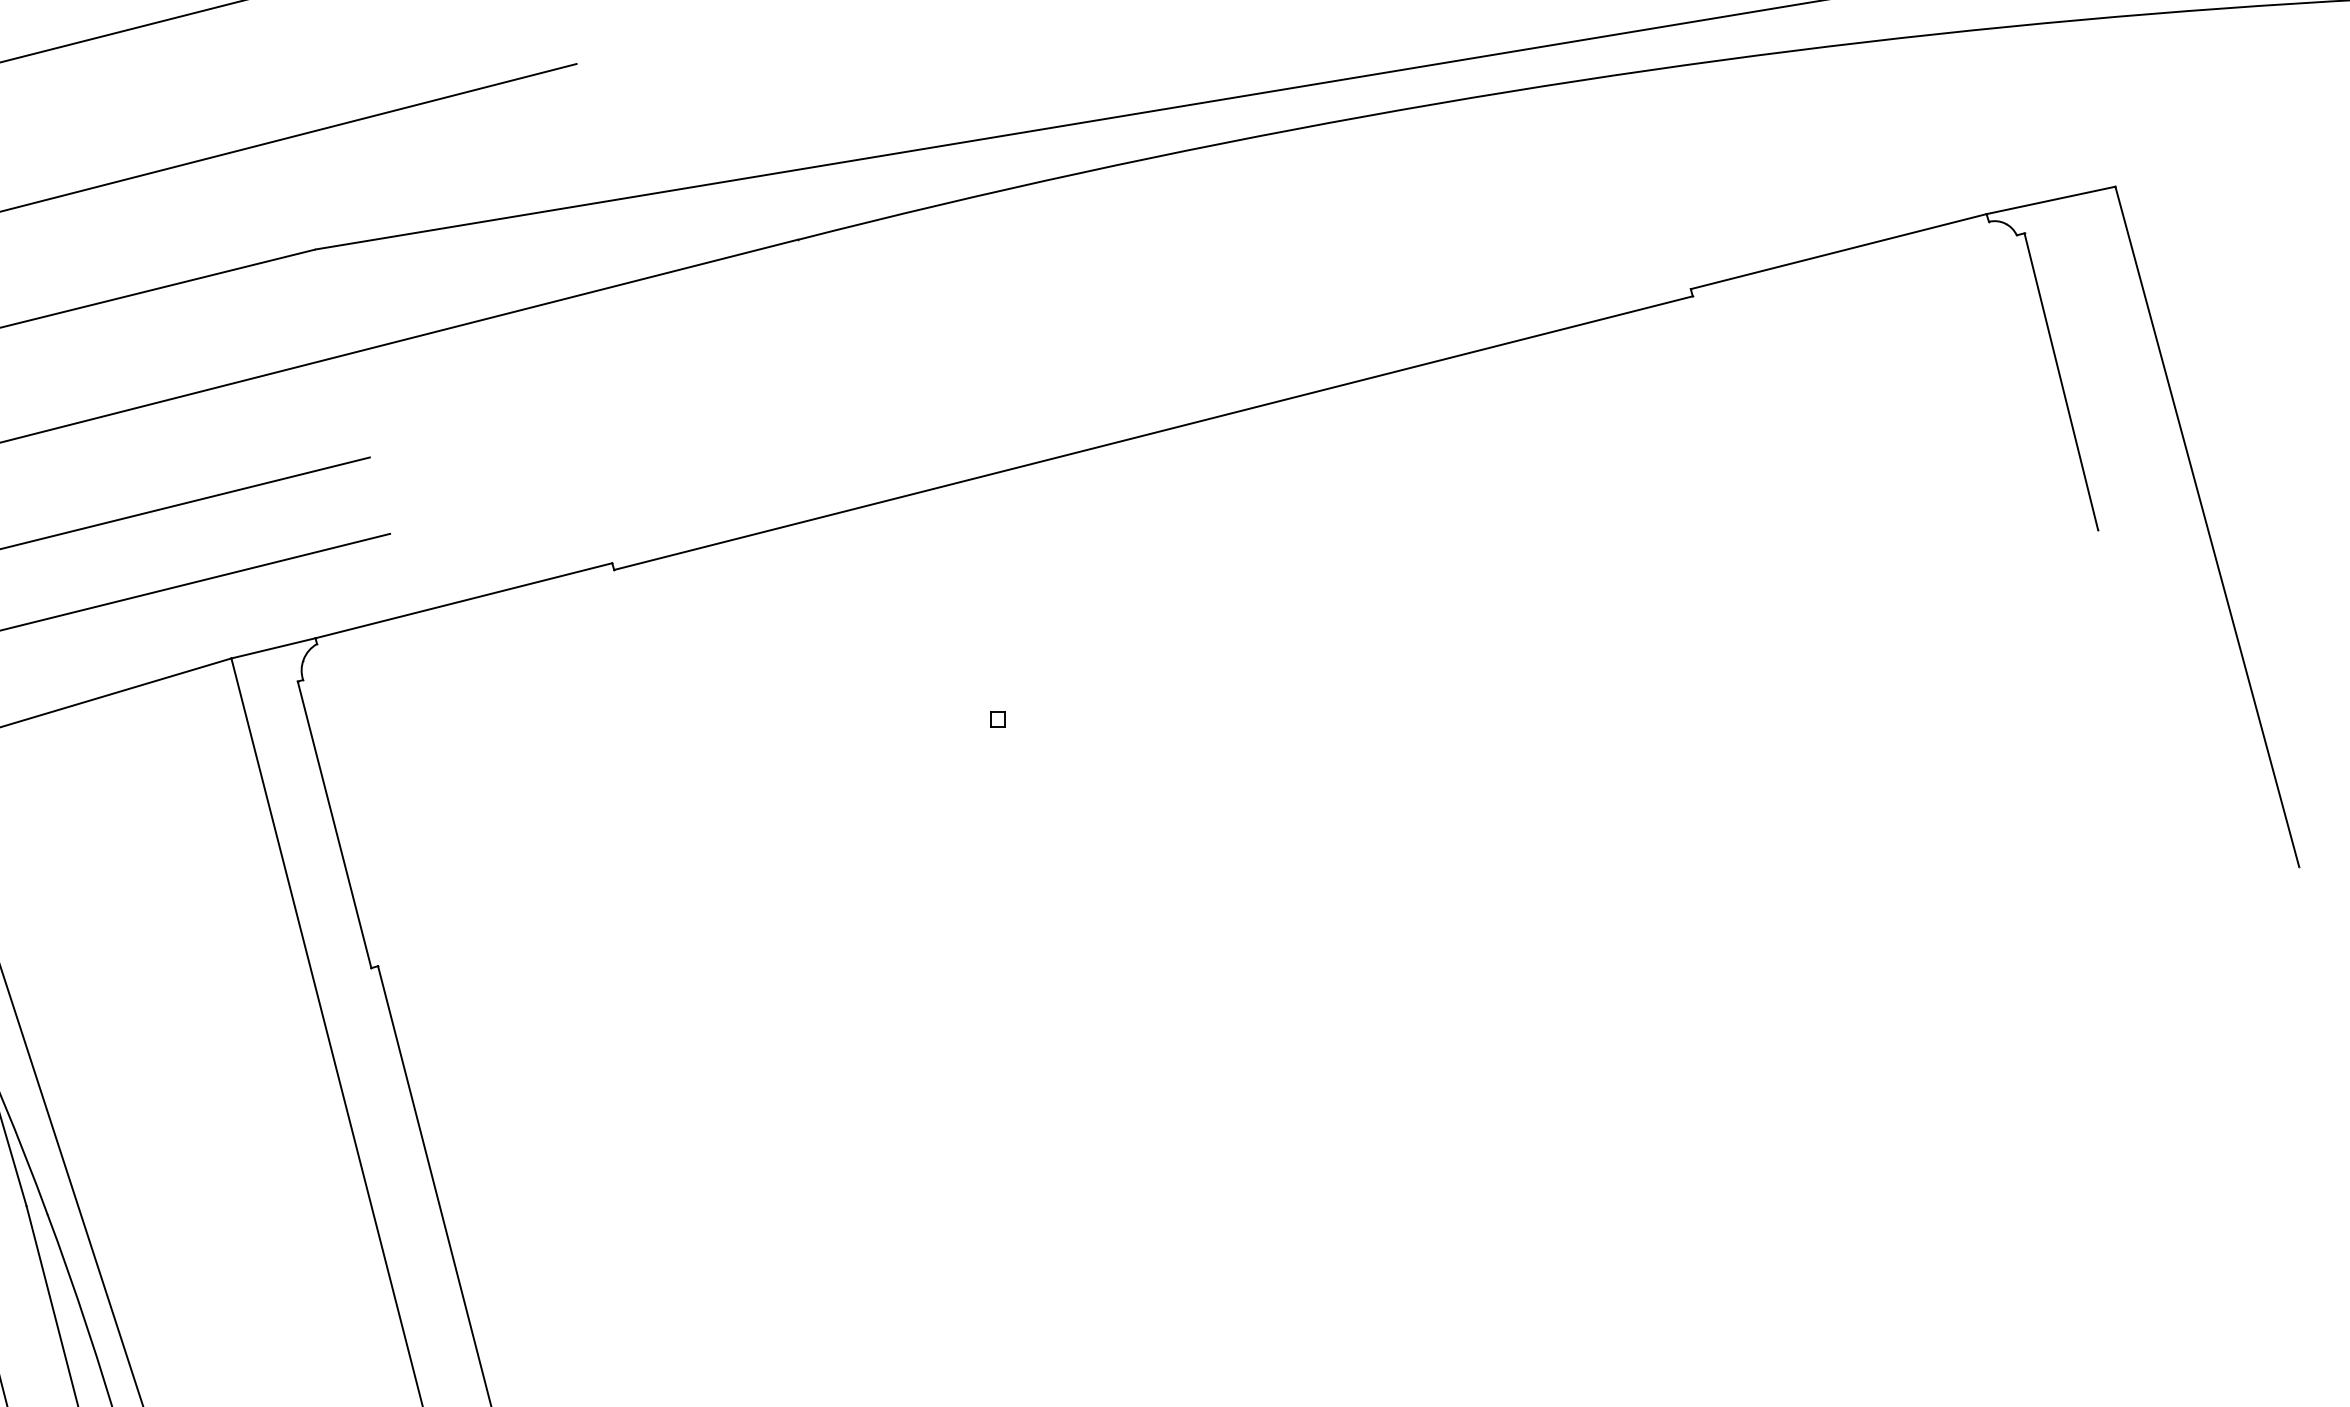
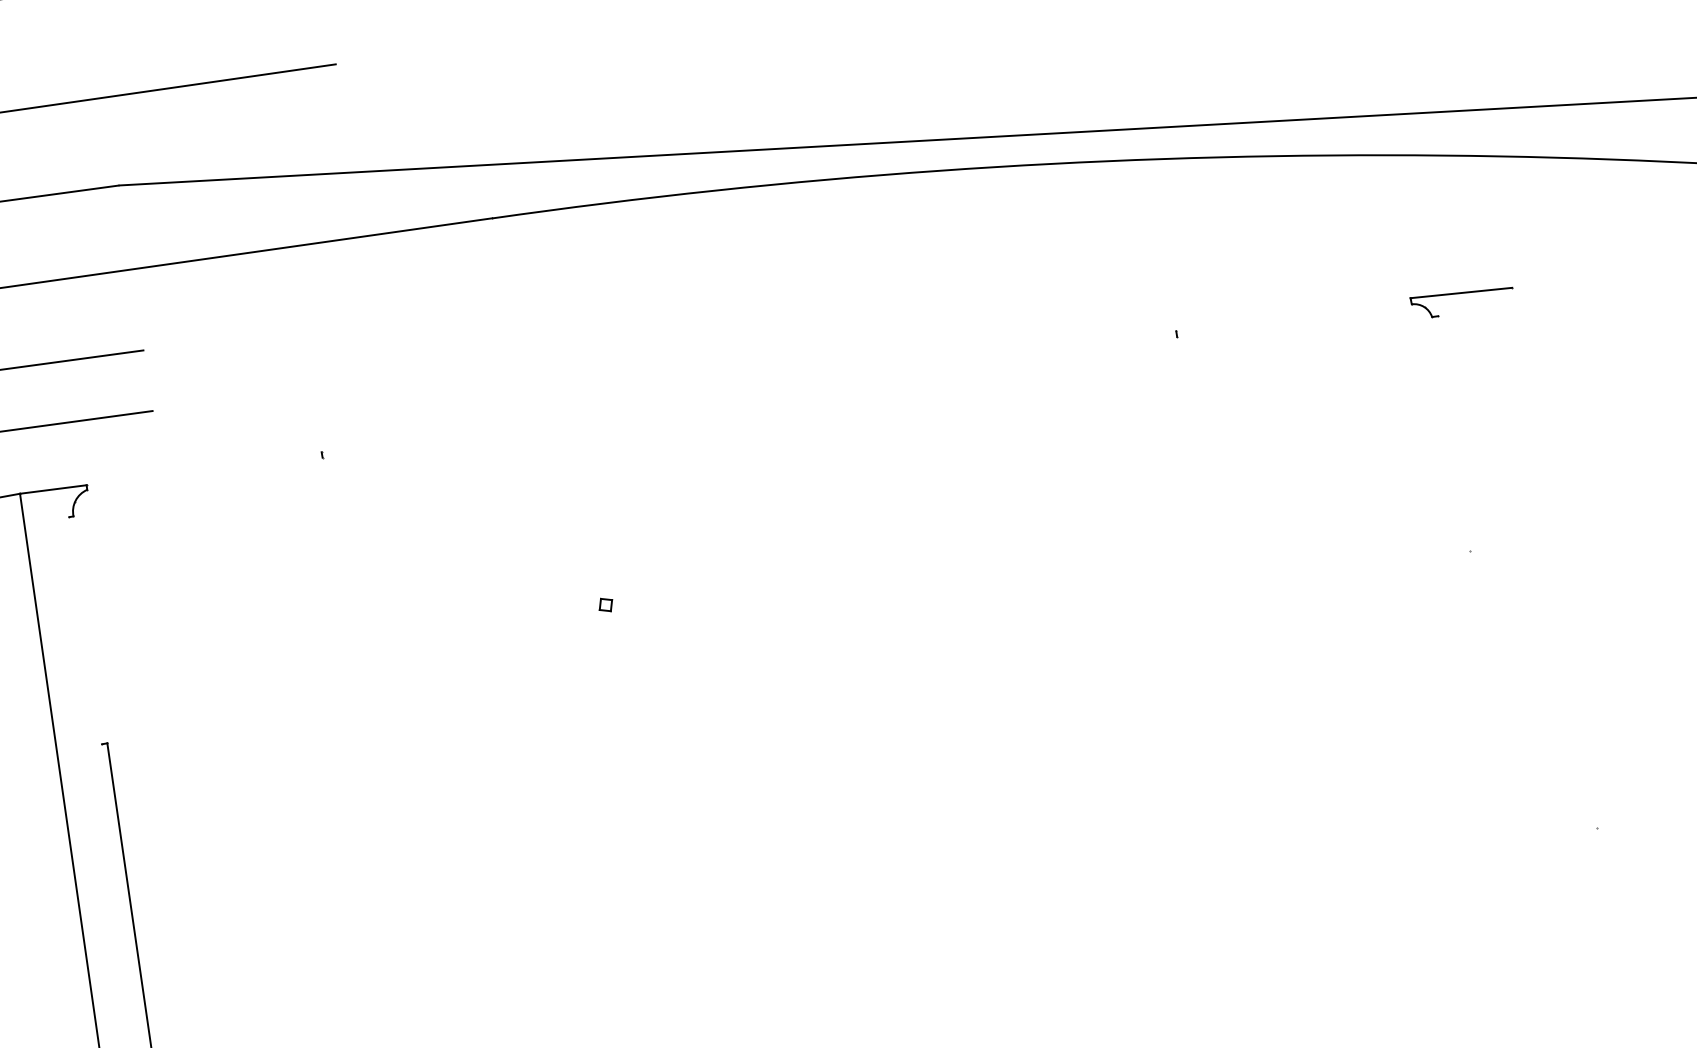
line: (1838, 251) -> (1293, 314), removed
line: (2061, 381) -> (1454, 433), removed
line: (1153, 432) -> (749, 396), removed
line: (2207, 526) -> (1554, 557), removed
line: (463, 600) -> (203, 468), removed
line: (334, 824) -> (85, 630), removed

